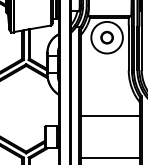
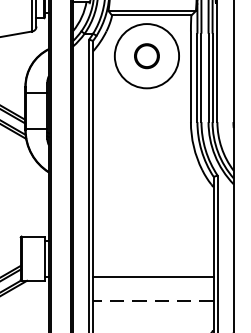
line: (109, 116) -> (151, 277), moved
line: (110, 158) -> (153, 301), solid -> dashed

